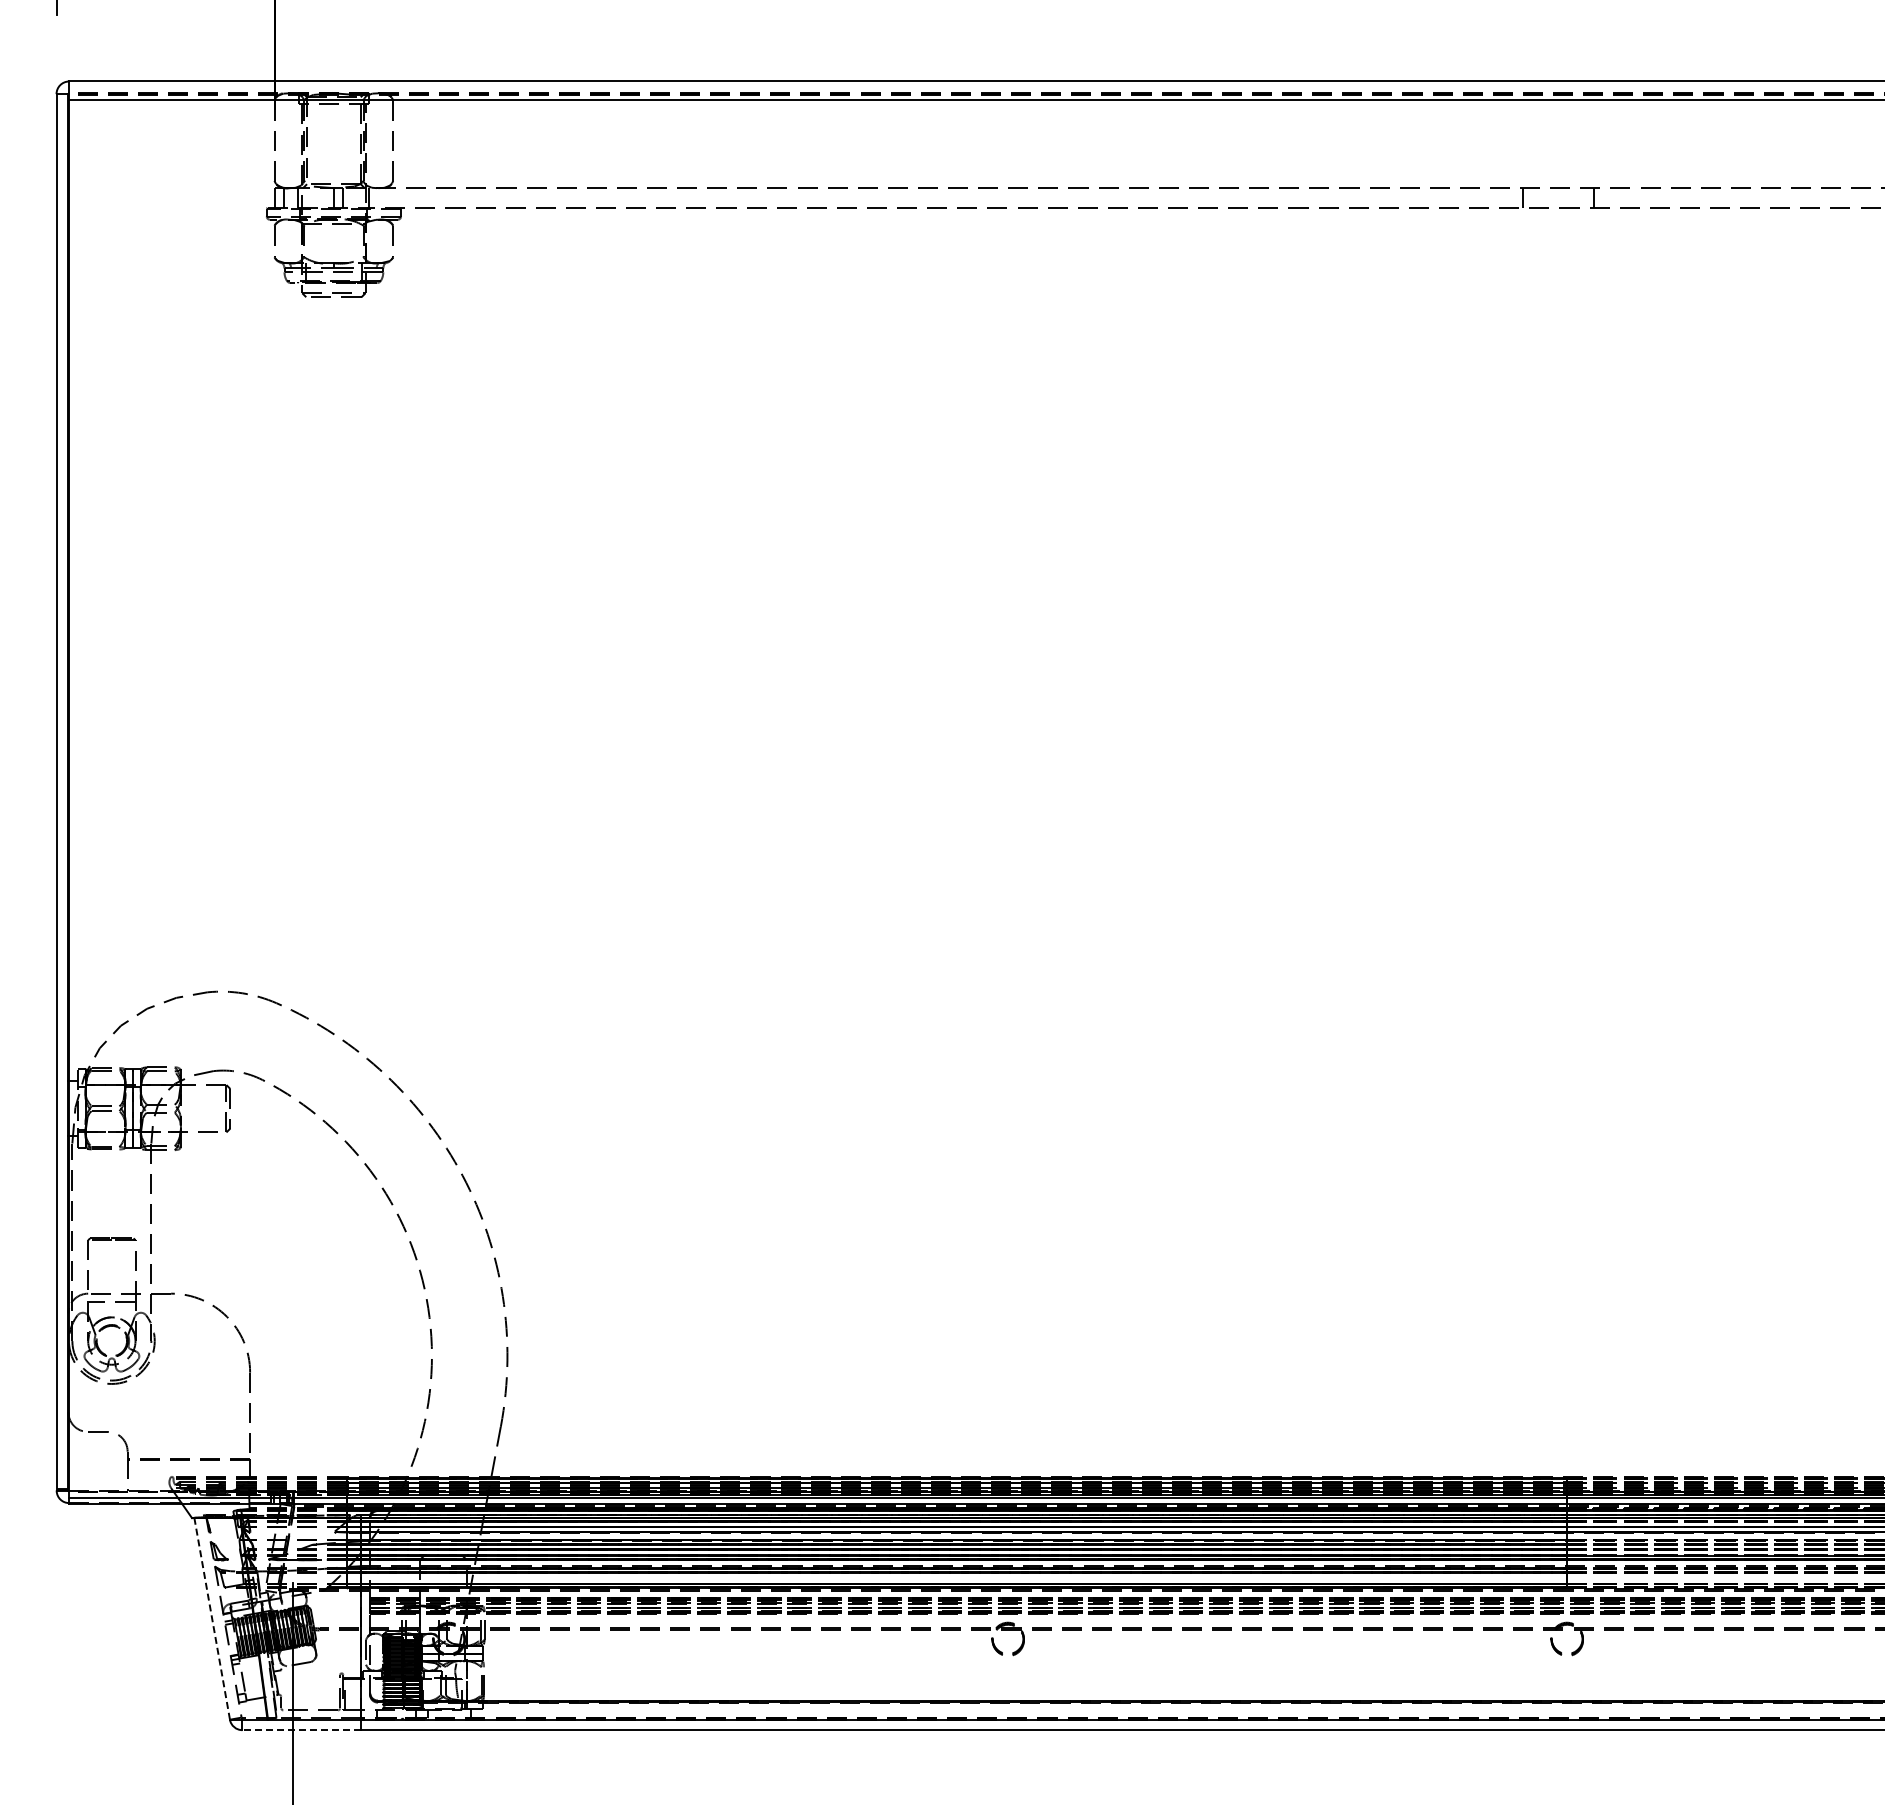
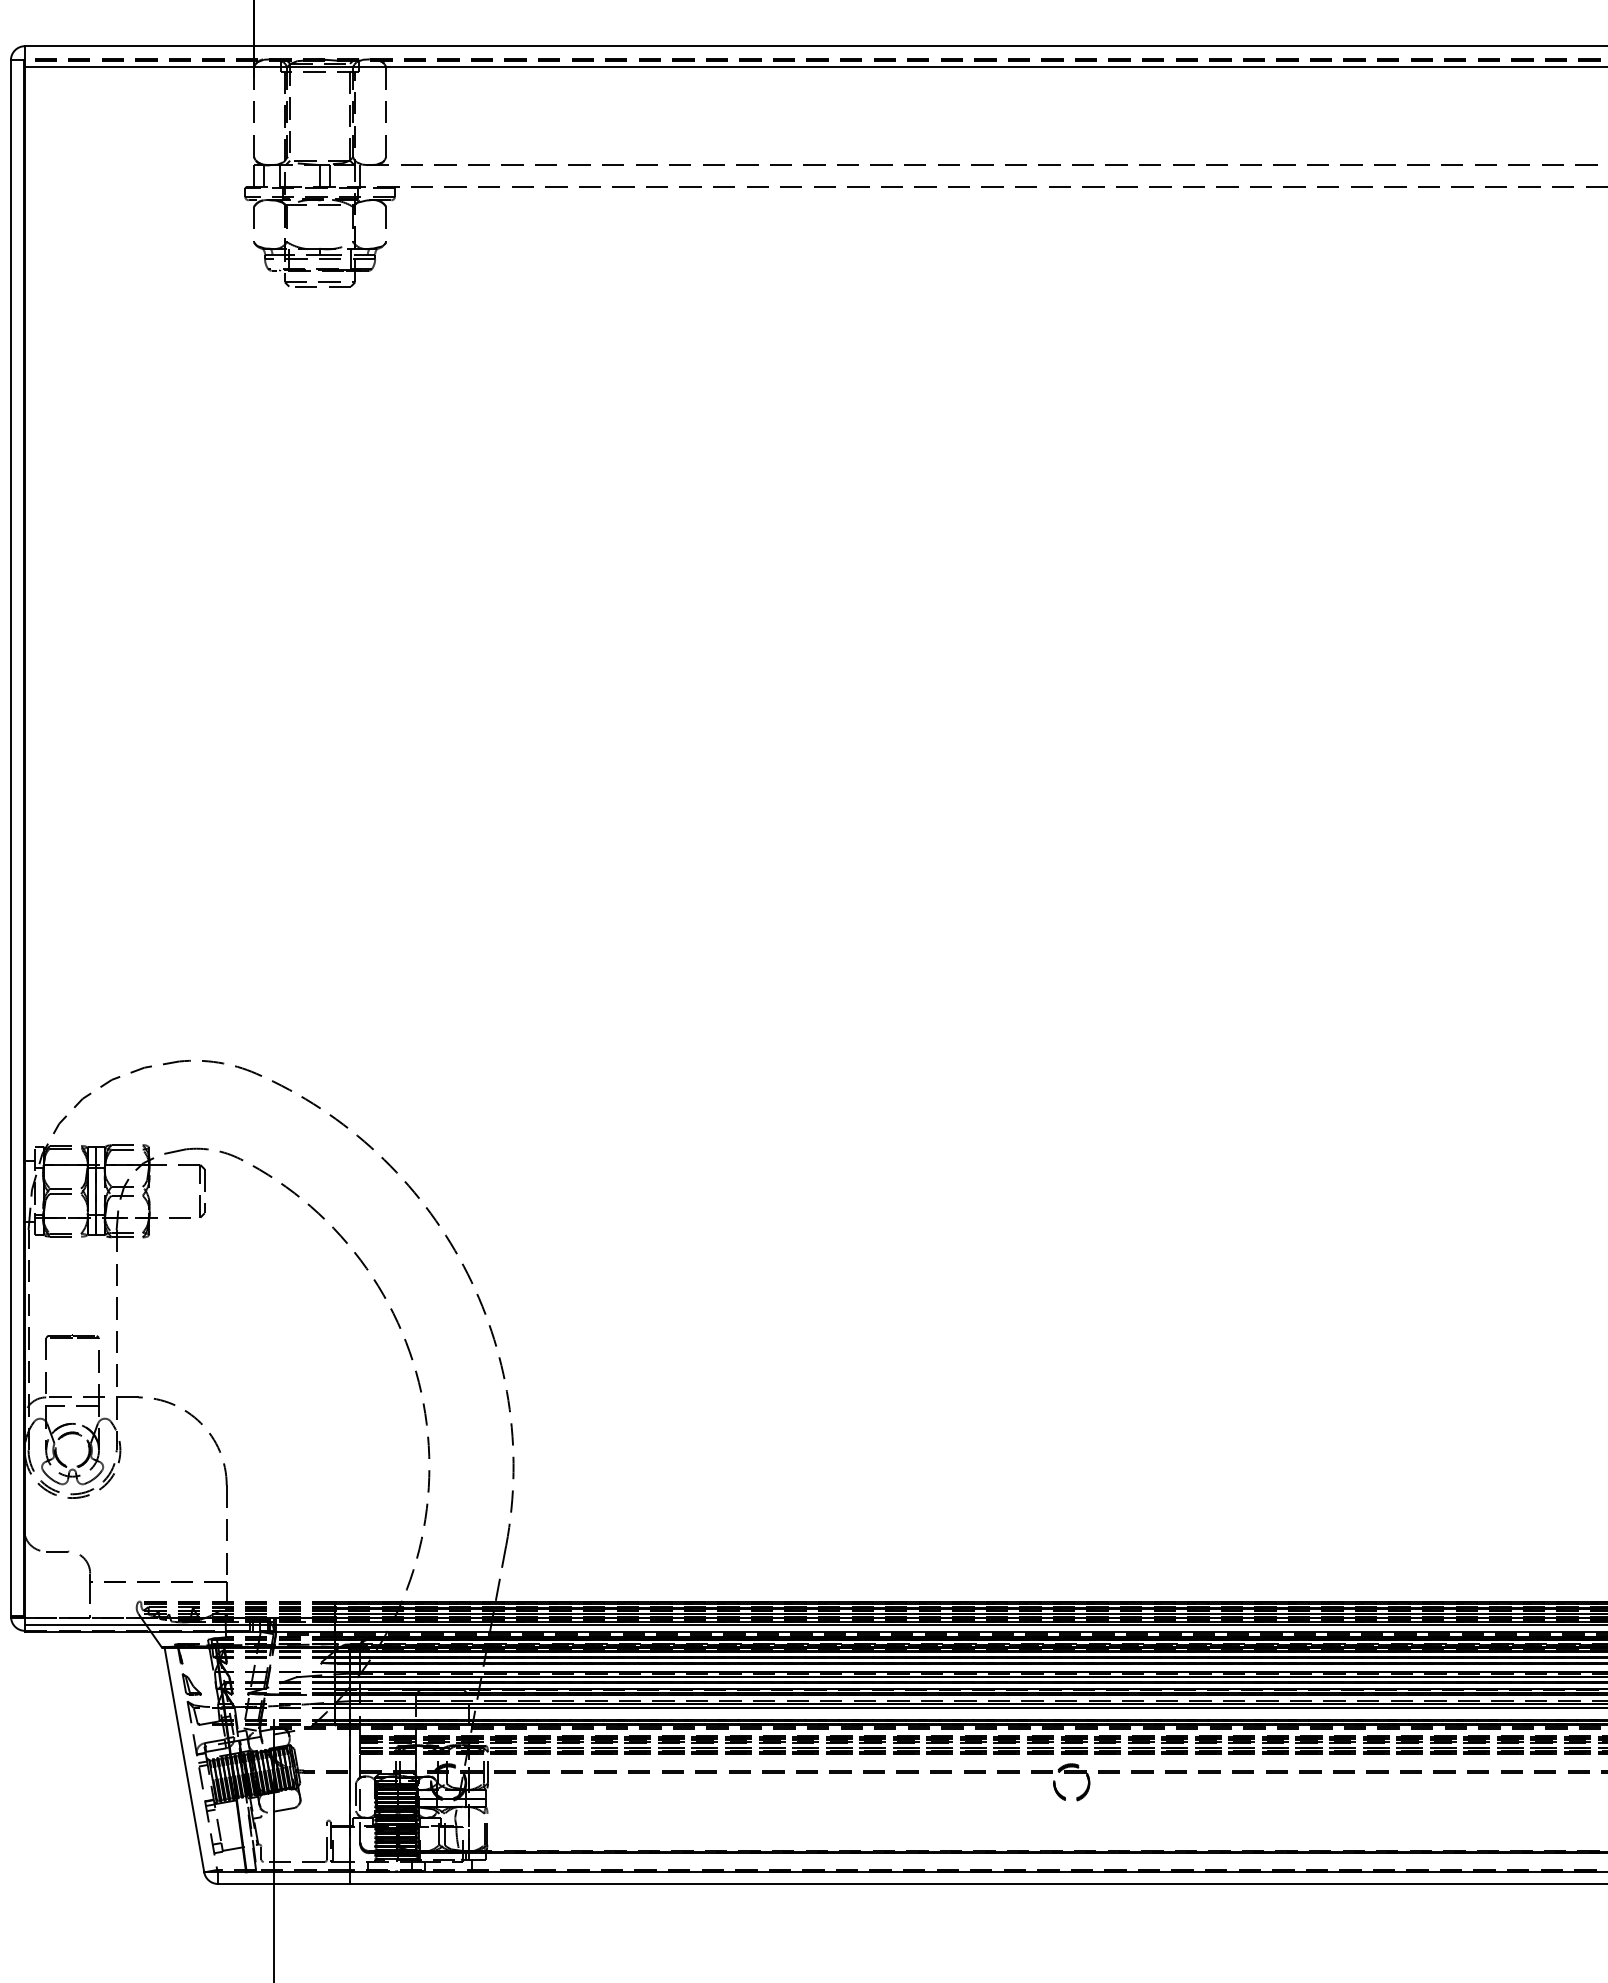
line: (212, 1618) -> (184, 1759), dashed -> solid
line: (301, 1730) -> (283, 1884), dashed -> solid

